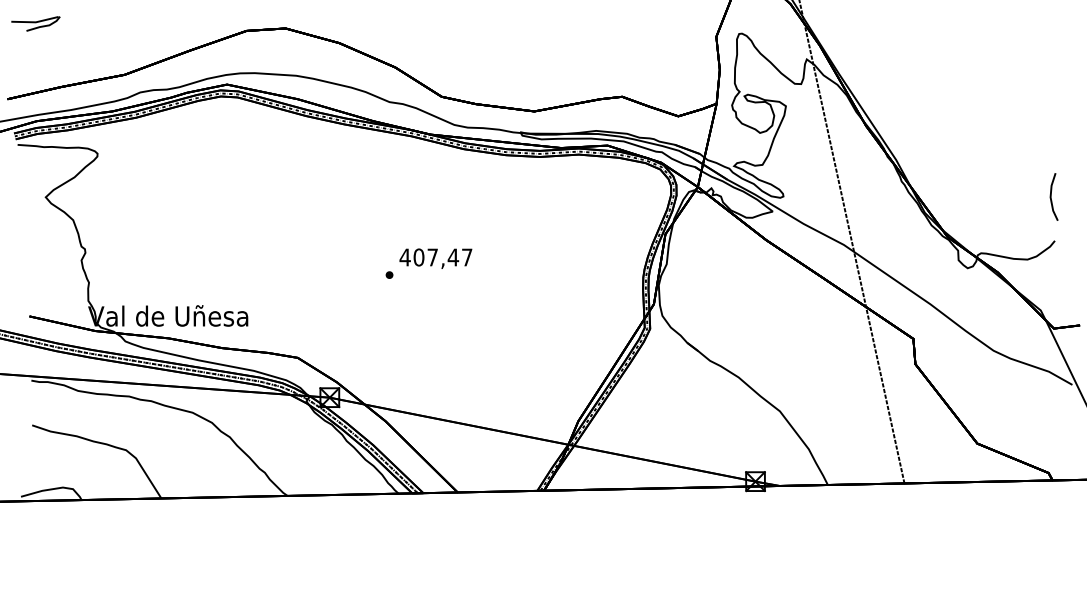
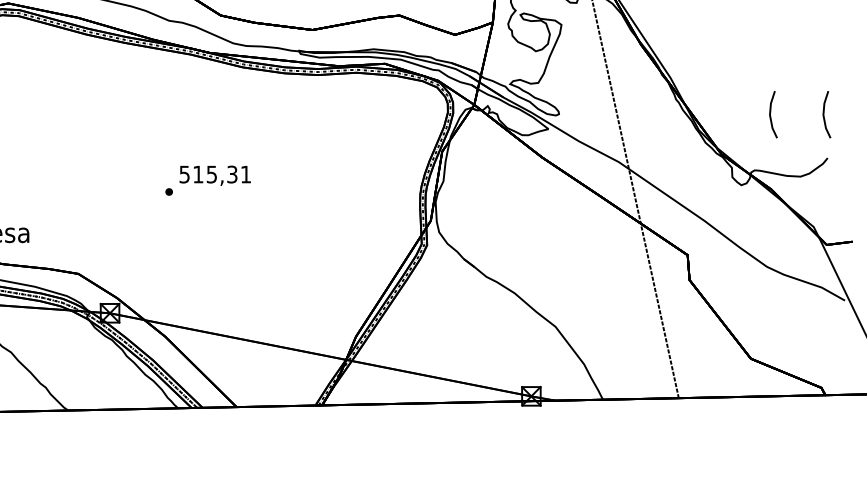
line: (997, 196) -> (770, 114), added
text: (435, 257) -> (214, 174), 407,47 -> 515,31

